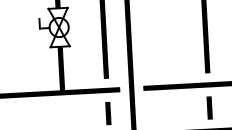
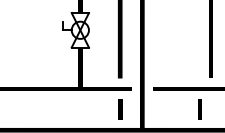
line: (209, 107) -> (199, 109), moved

